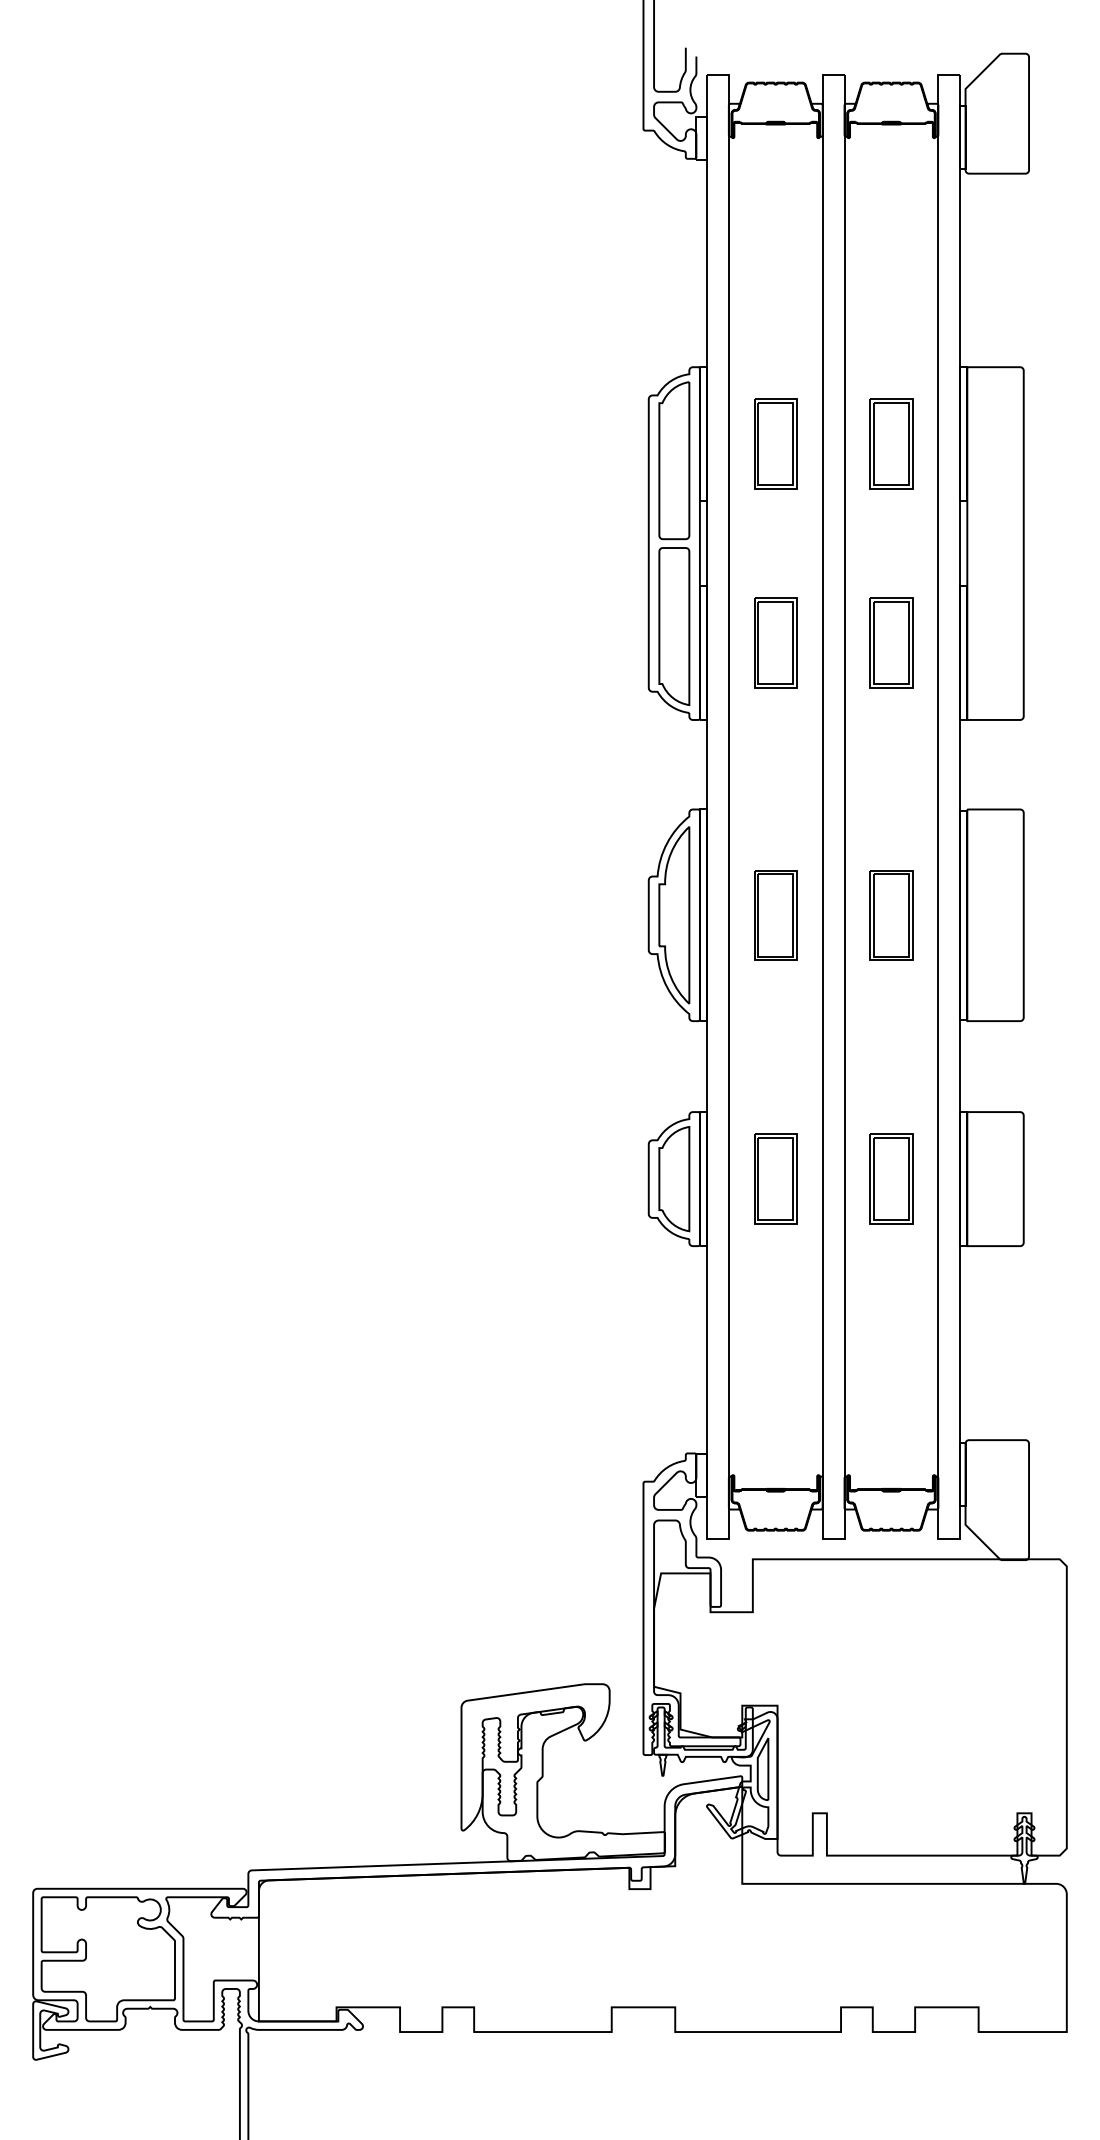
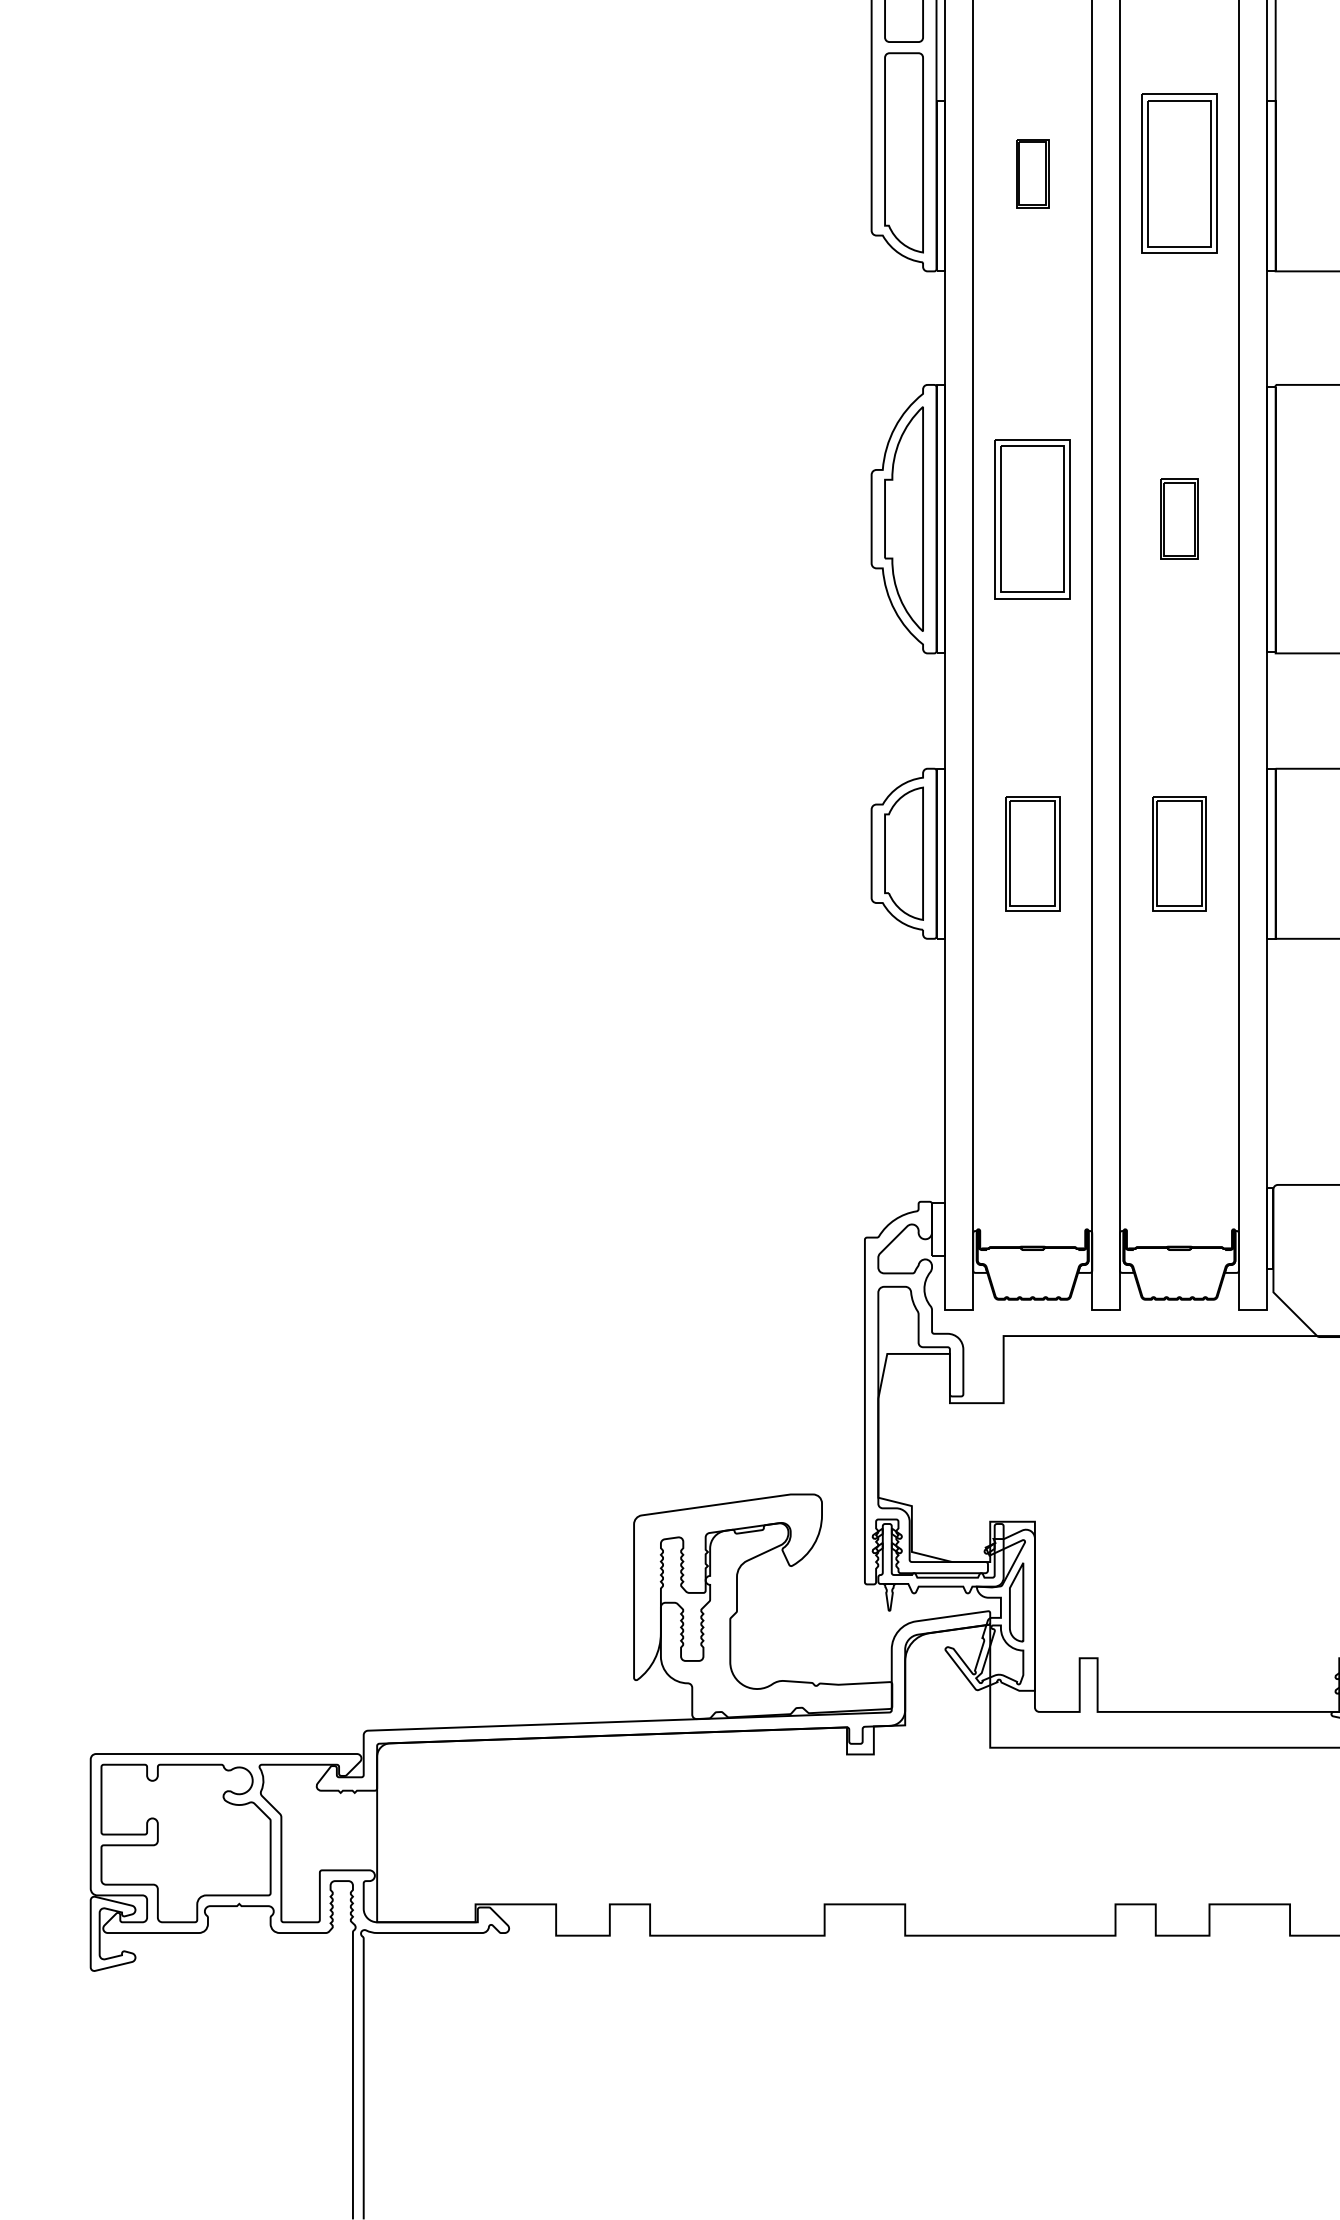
part: (775, 642) -> (1032, 173), size x0.6
part: (891, 642) -> (1179, 173), size x1.4
part: (775, 915) -> (1032, 519), size x1.4
part: (891, 915) -> (1179, 519), size x0.7

